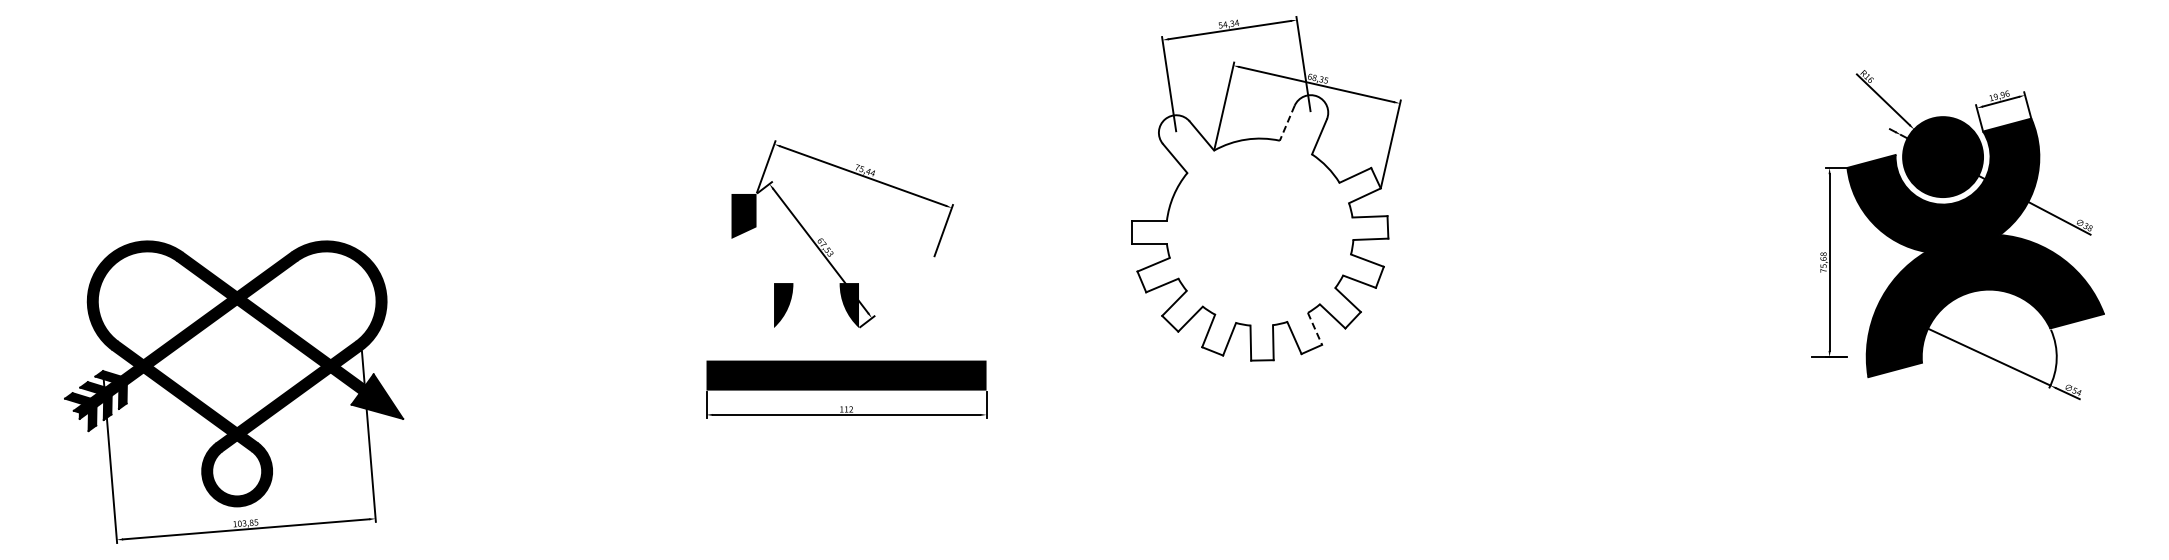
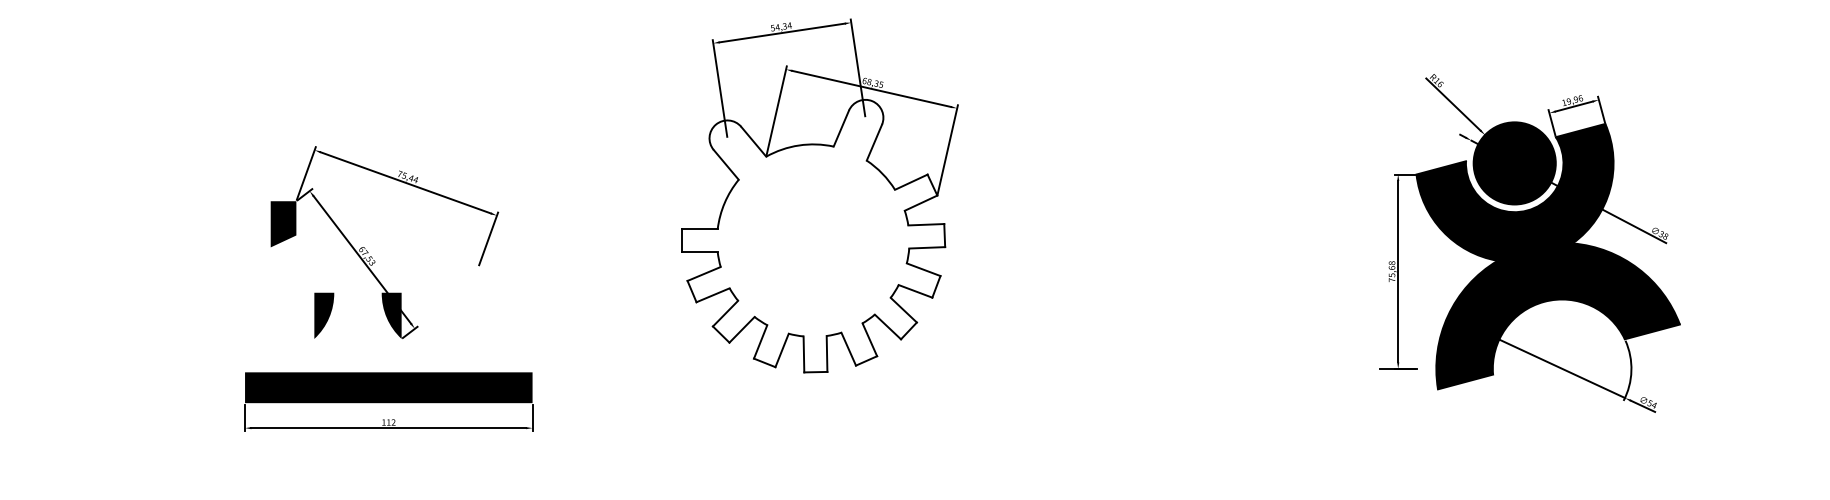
line: (1287, 123) -> (841, 128), dashed -> solid
line: (1315, 328) -> (870, 339), dashed -> solid

